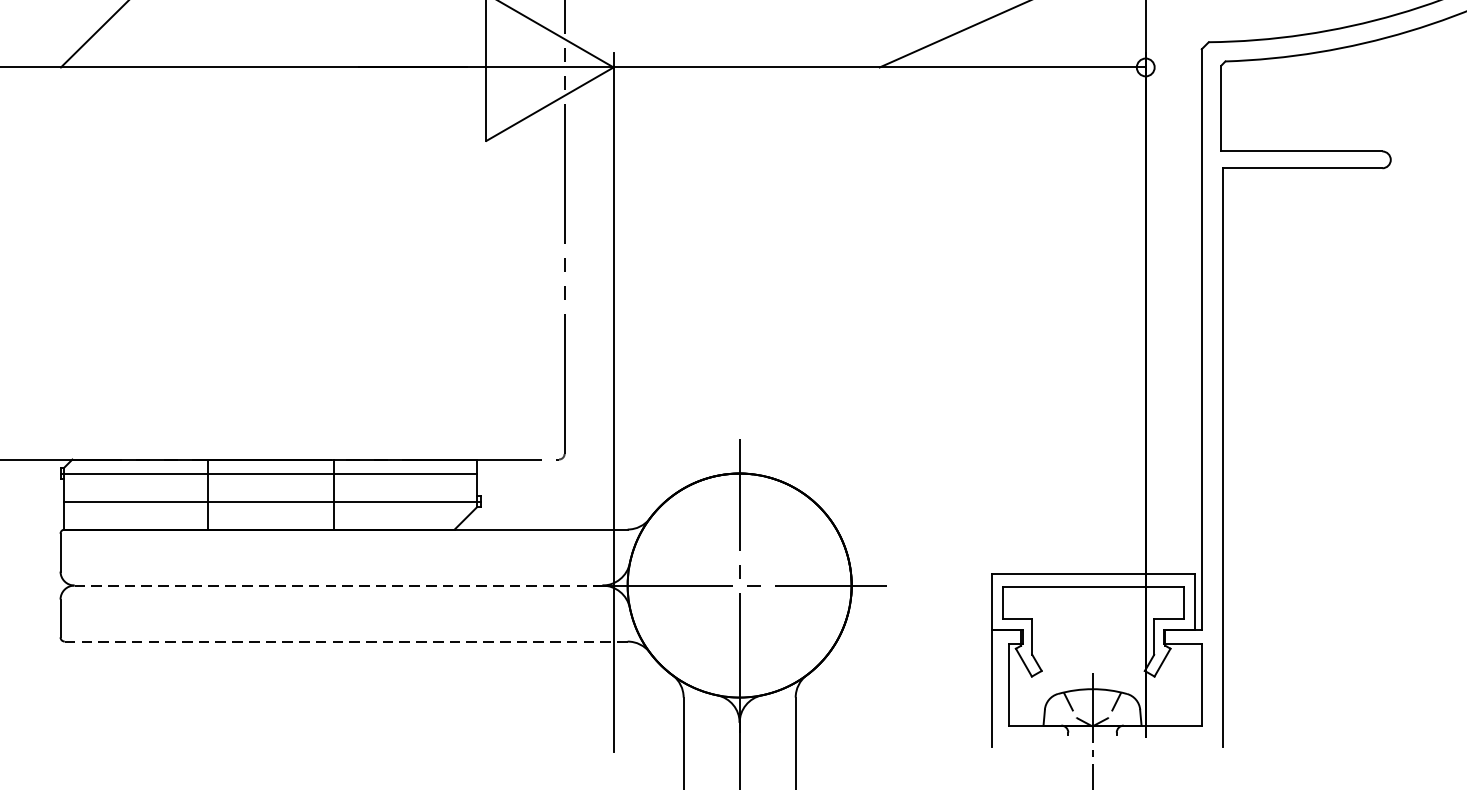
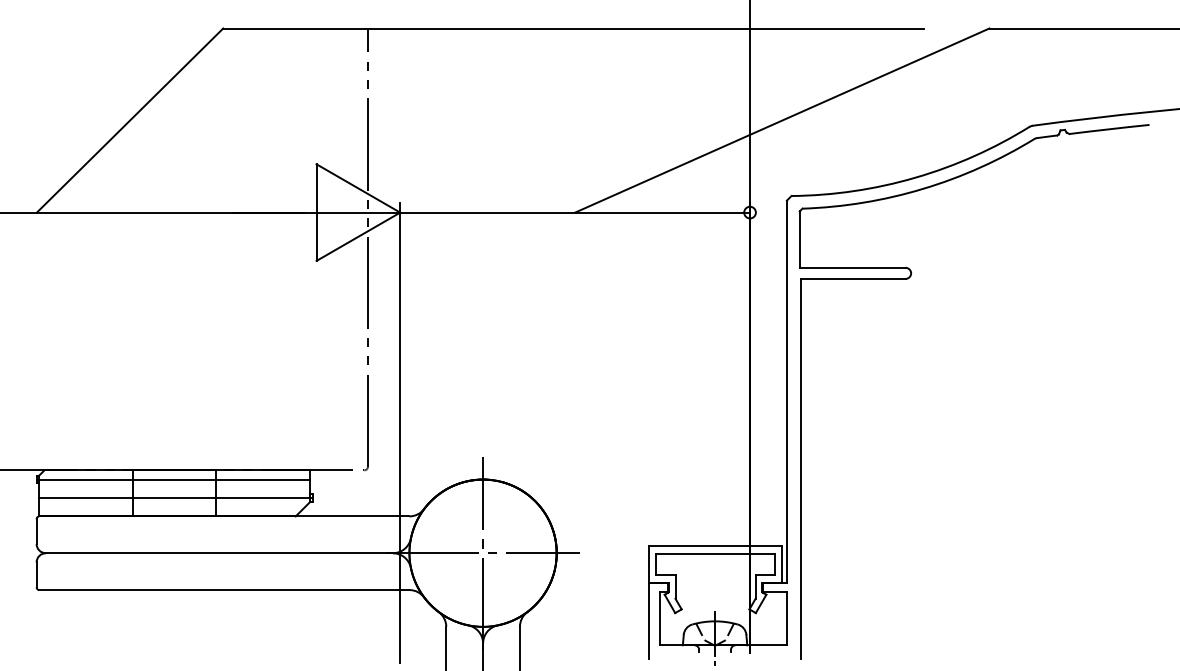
line: (338, 585) -> (219, 553), dashed -> solid
line: (344, 642) -> (223, 590), dashed -> solid

